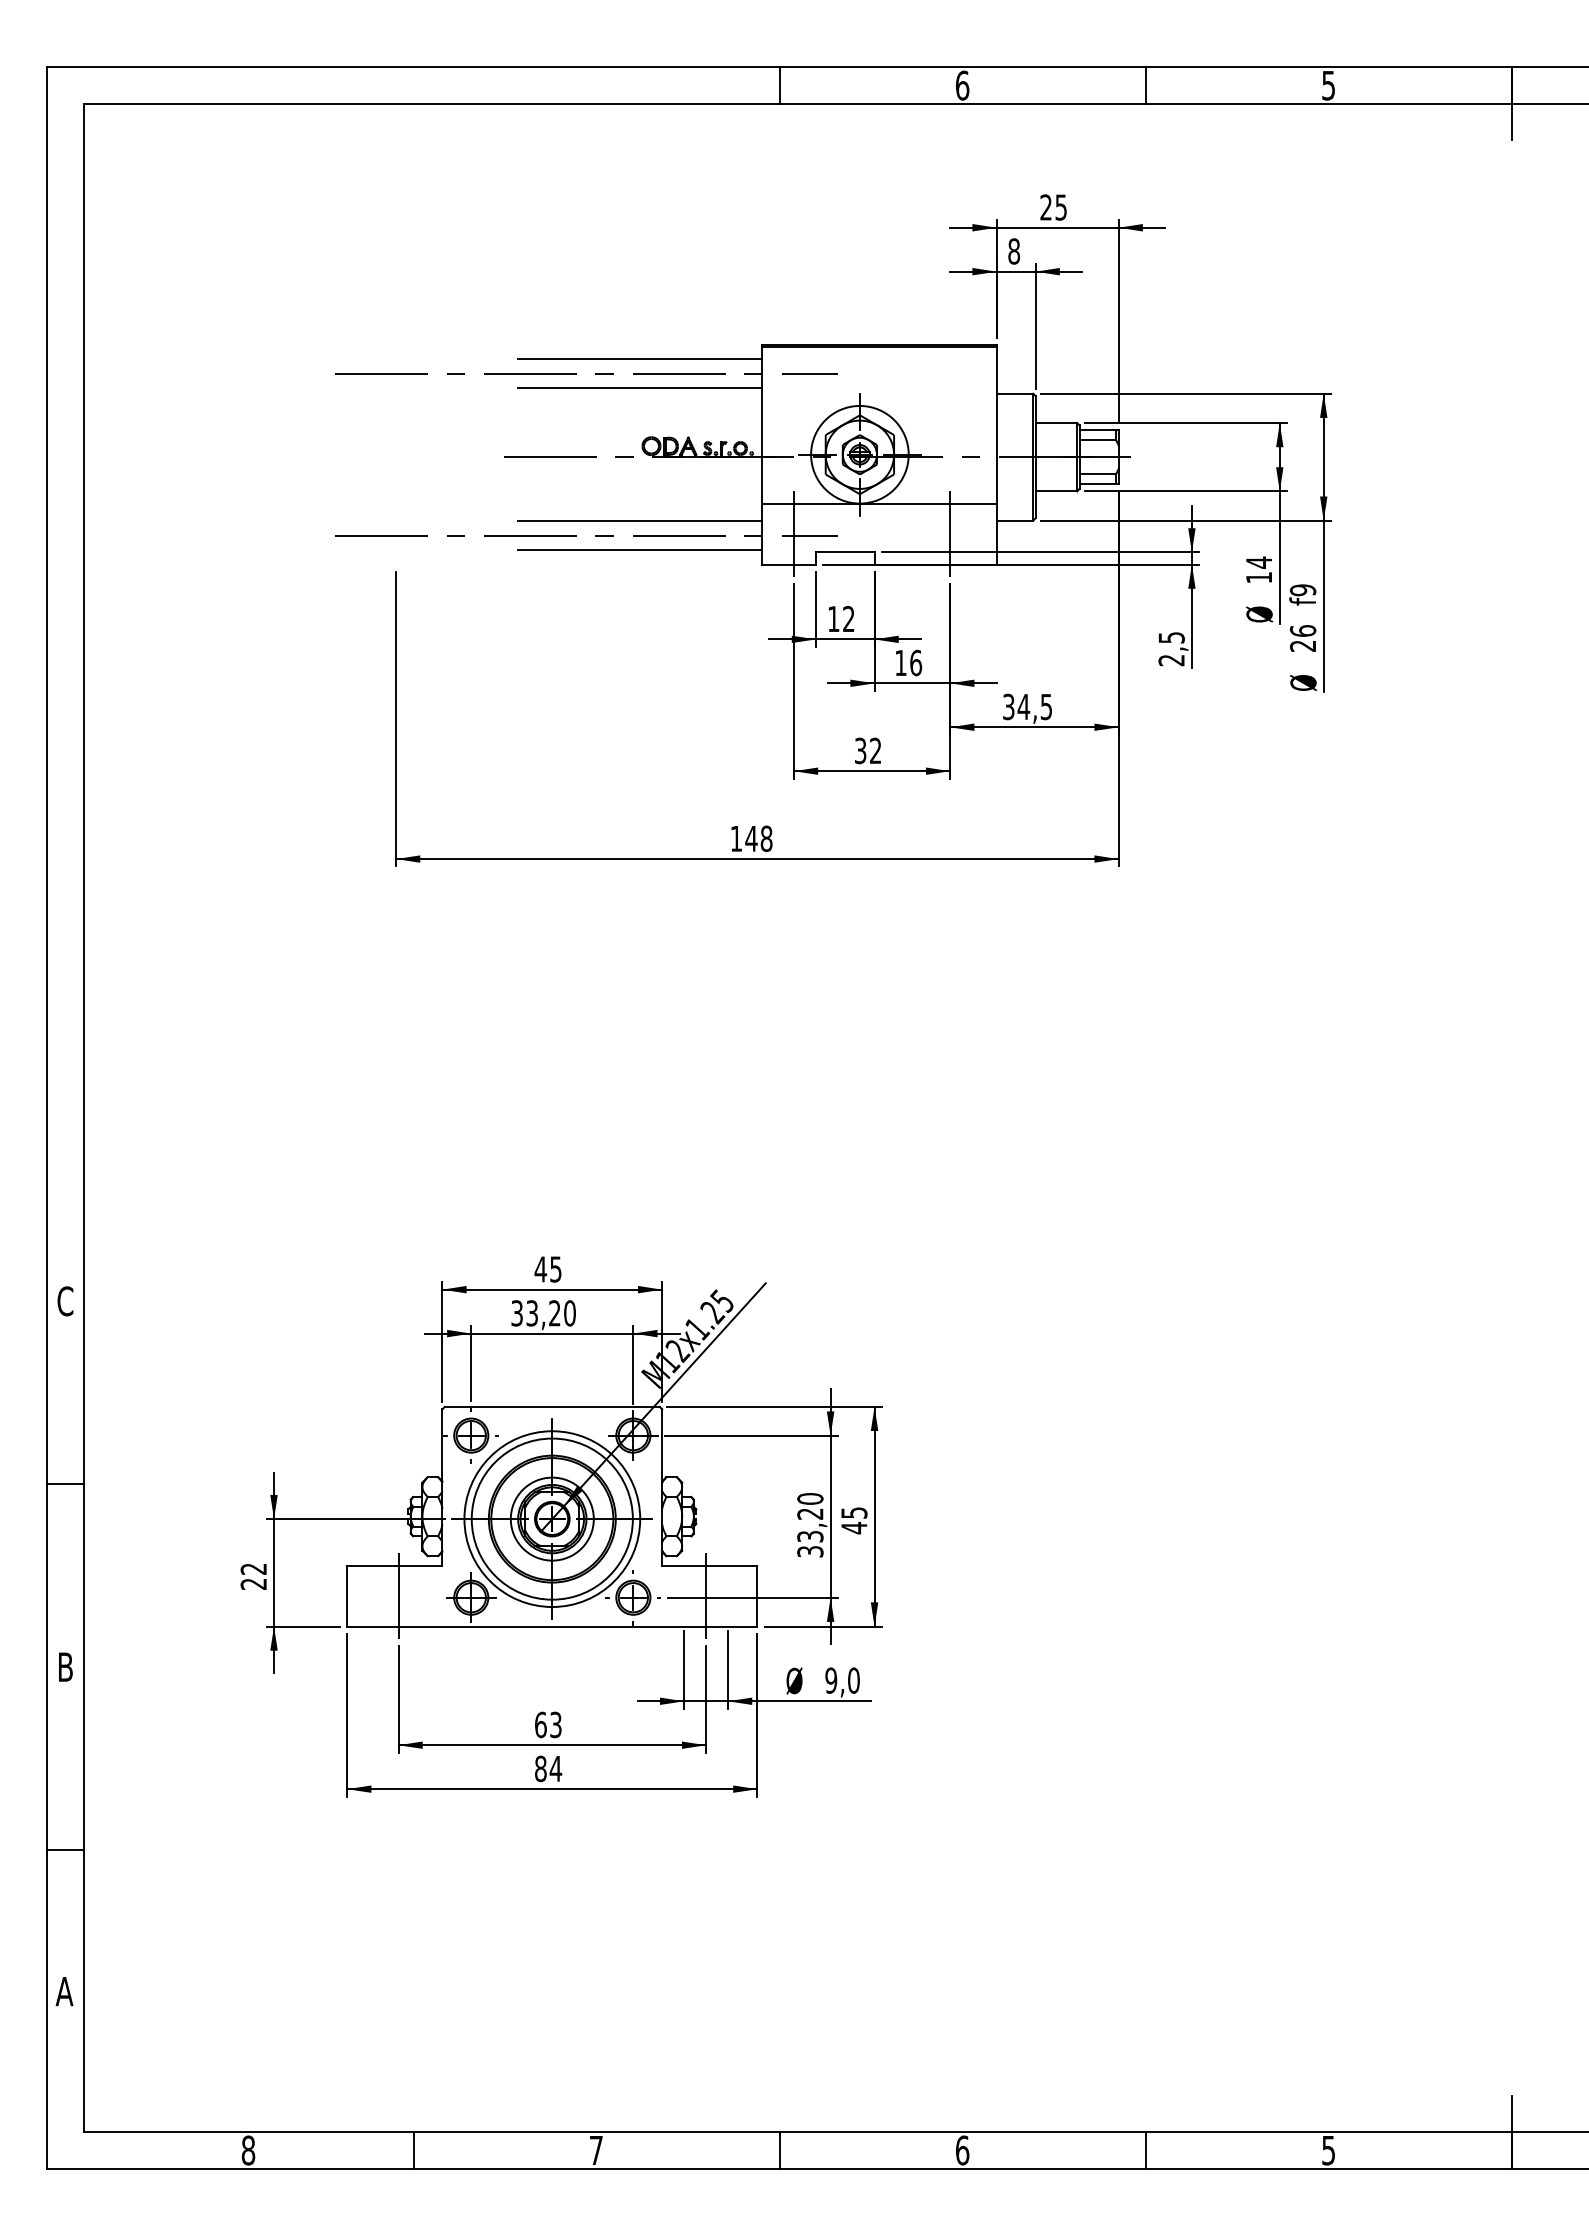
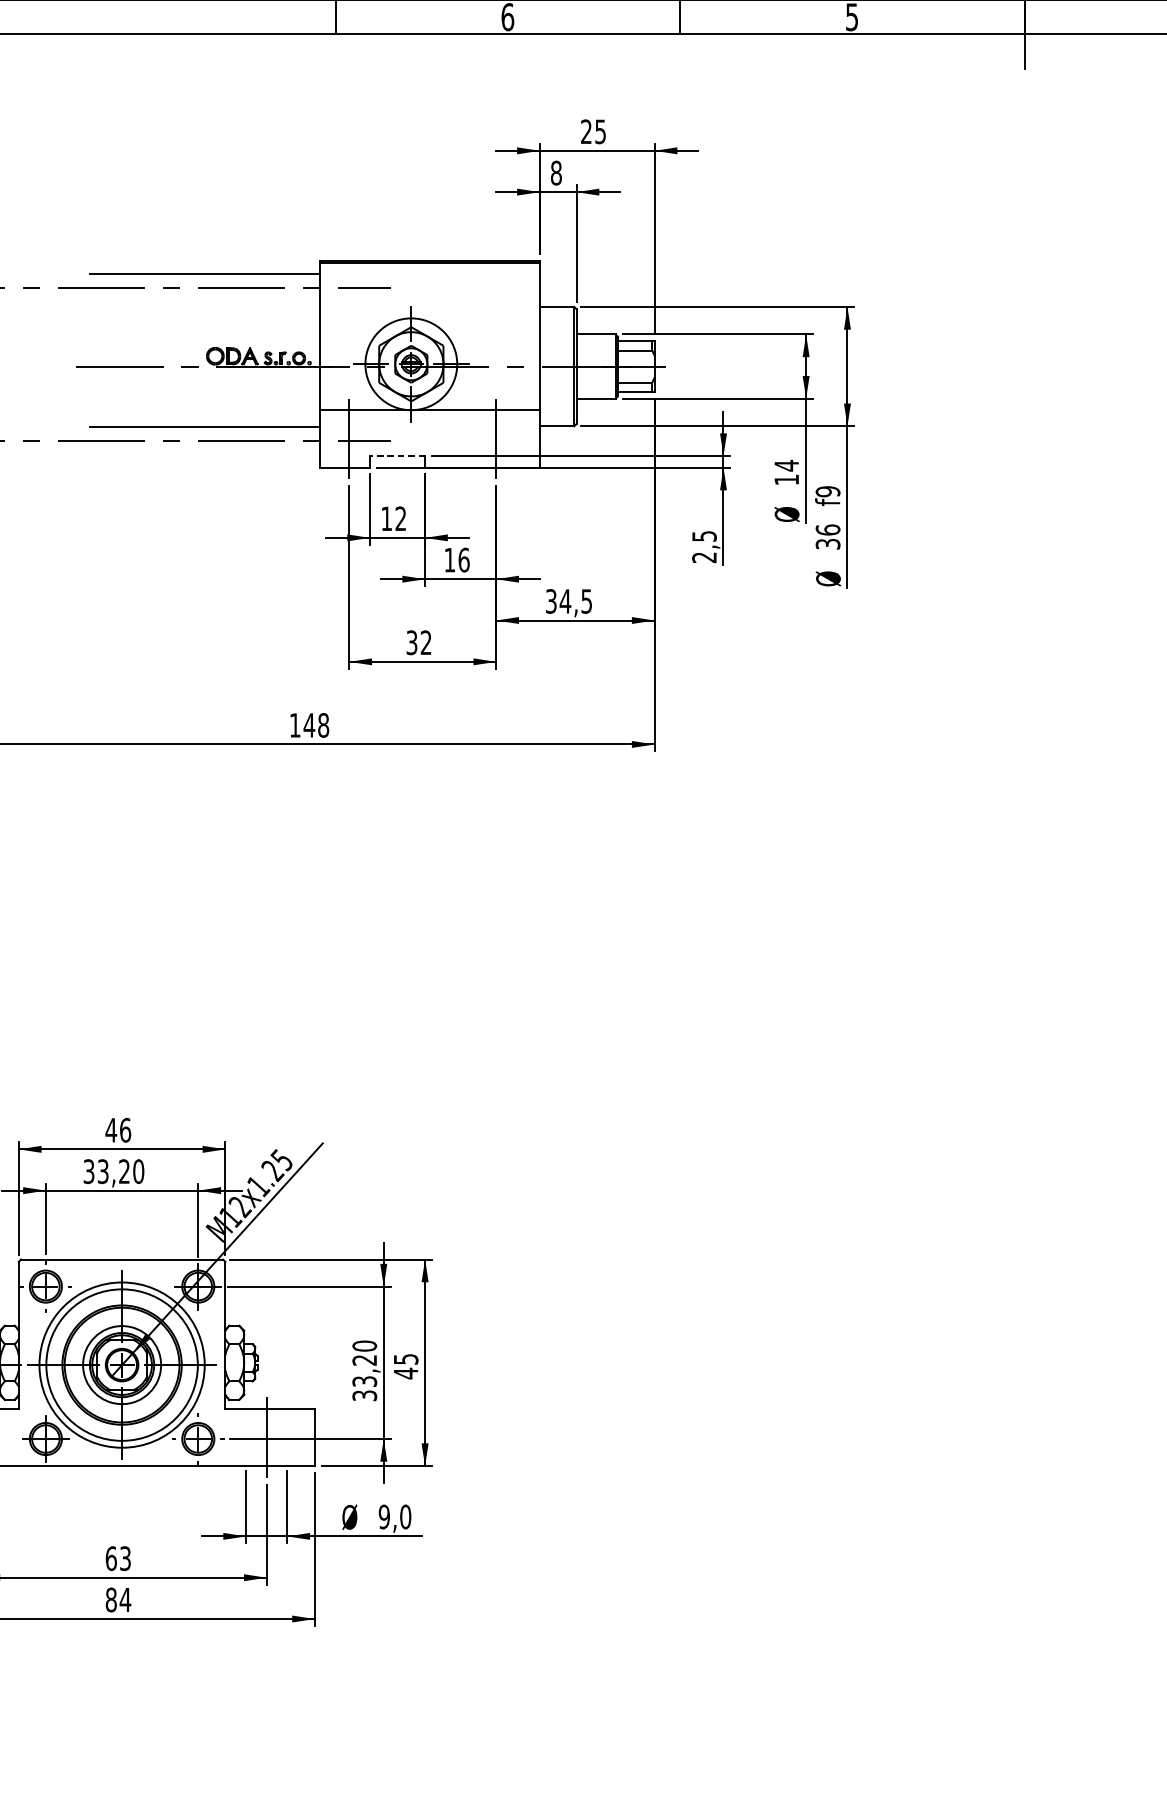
line: (640, 388) -> (205, 301), removed
line: (640, 550) -> (205, 454), removed
line: (844, 552) -> (396, 456), solid -> dashed
text: (1303, 645) -> (828, 543), 26 -> 36
text: (555, 1269) -> (125, 1130), 45 -> 46

